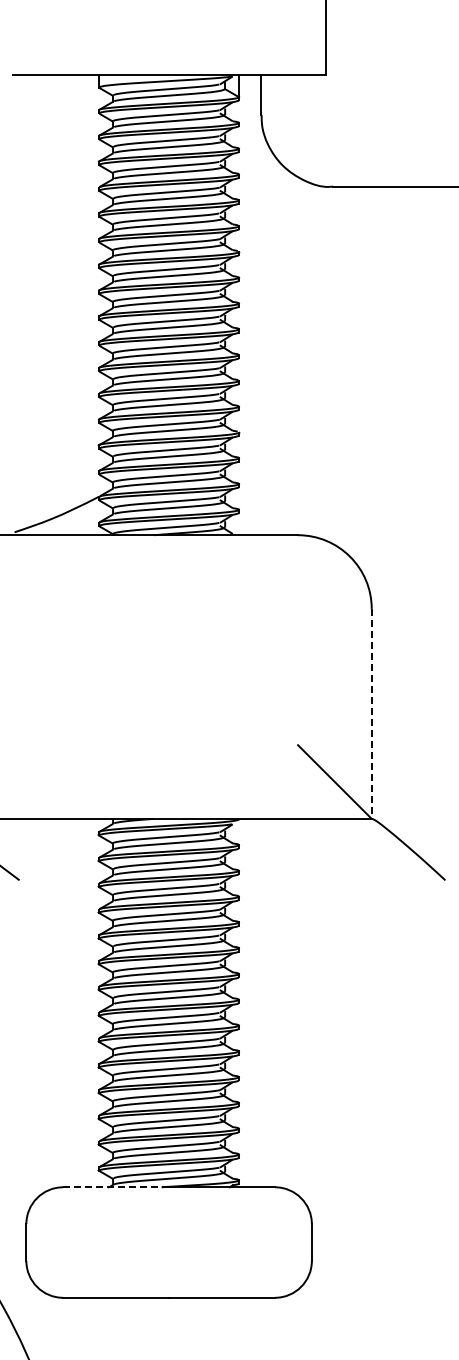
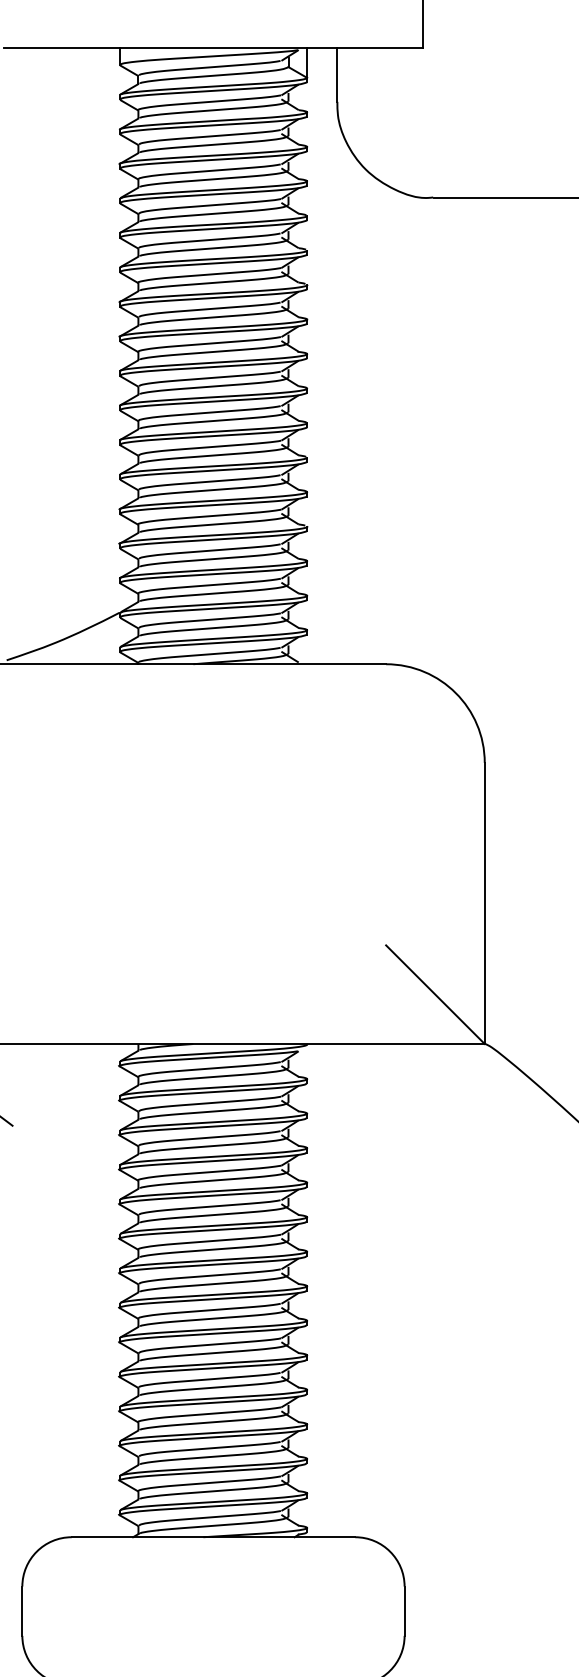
line: (371, 713) -> (484, 902), dashed -> solid
line: (116, 1187) -> (143, 1537), dashed -> solid

